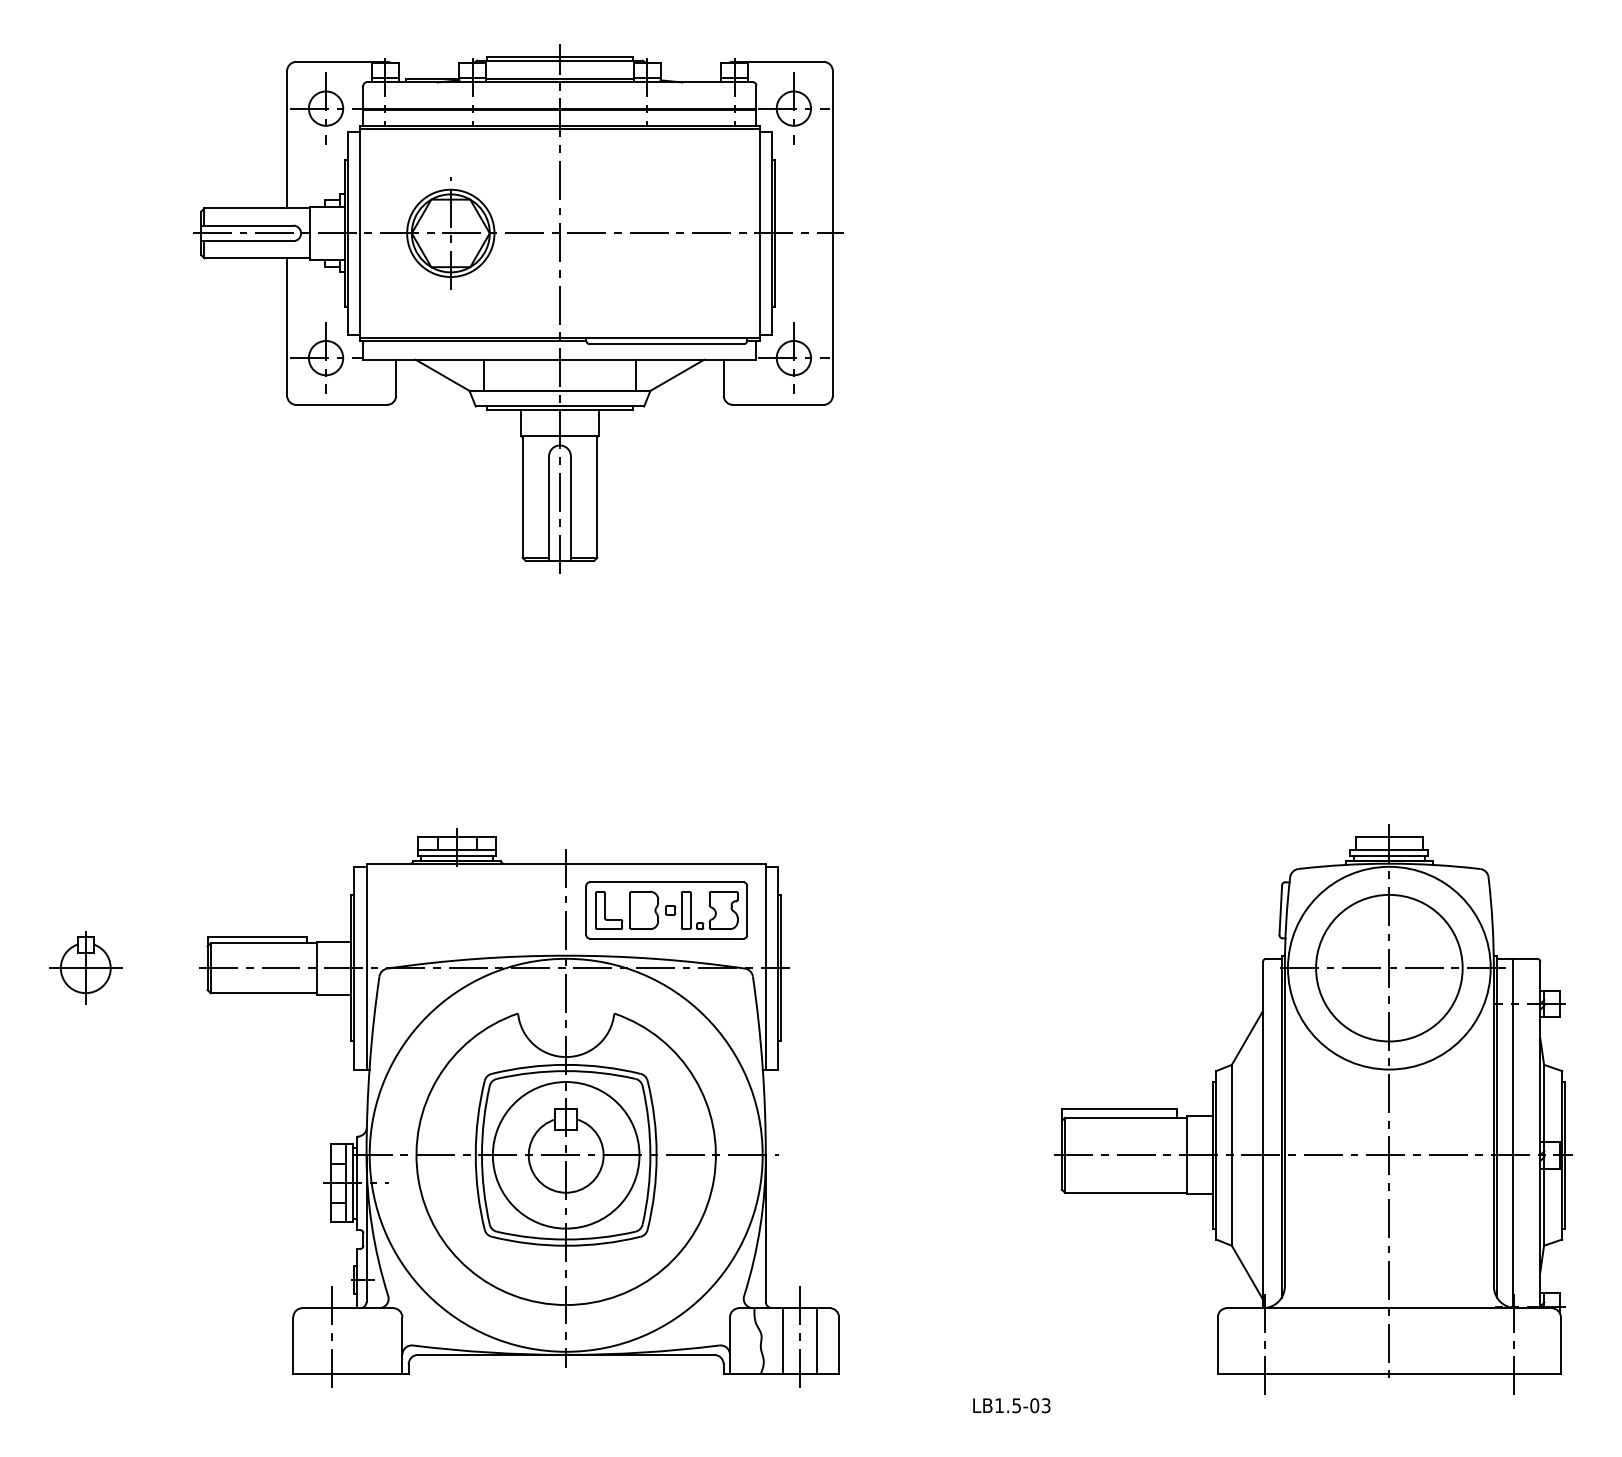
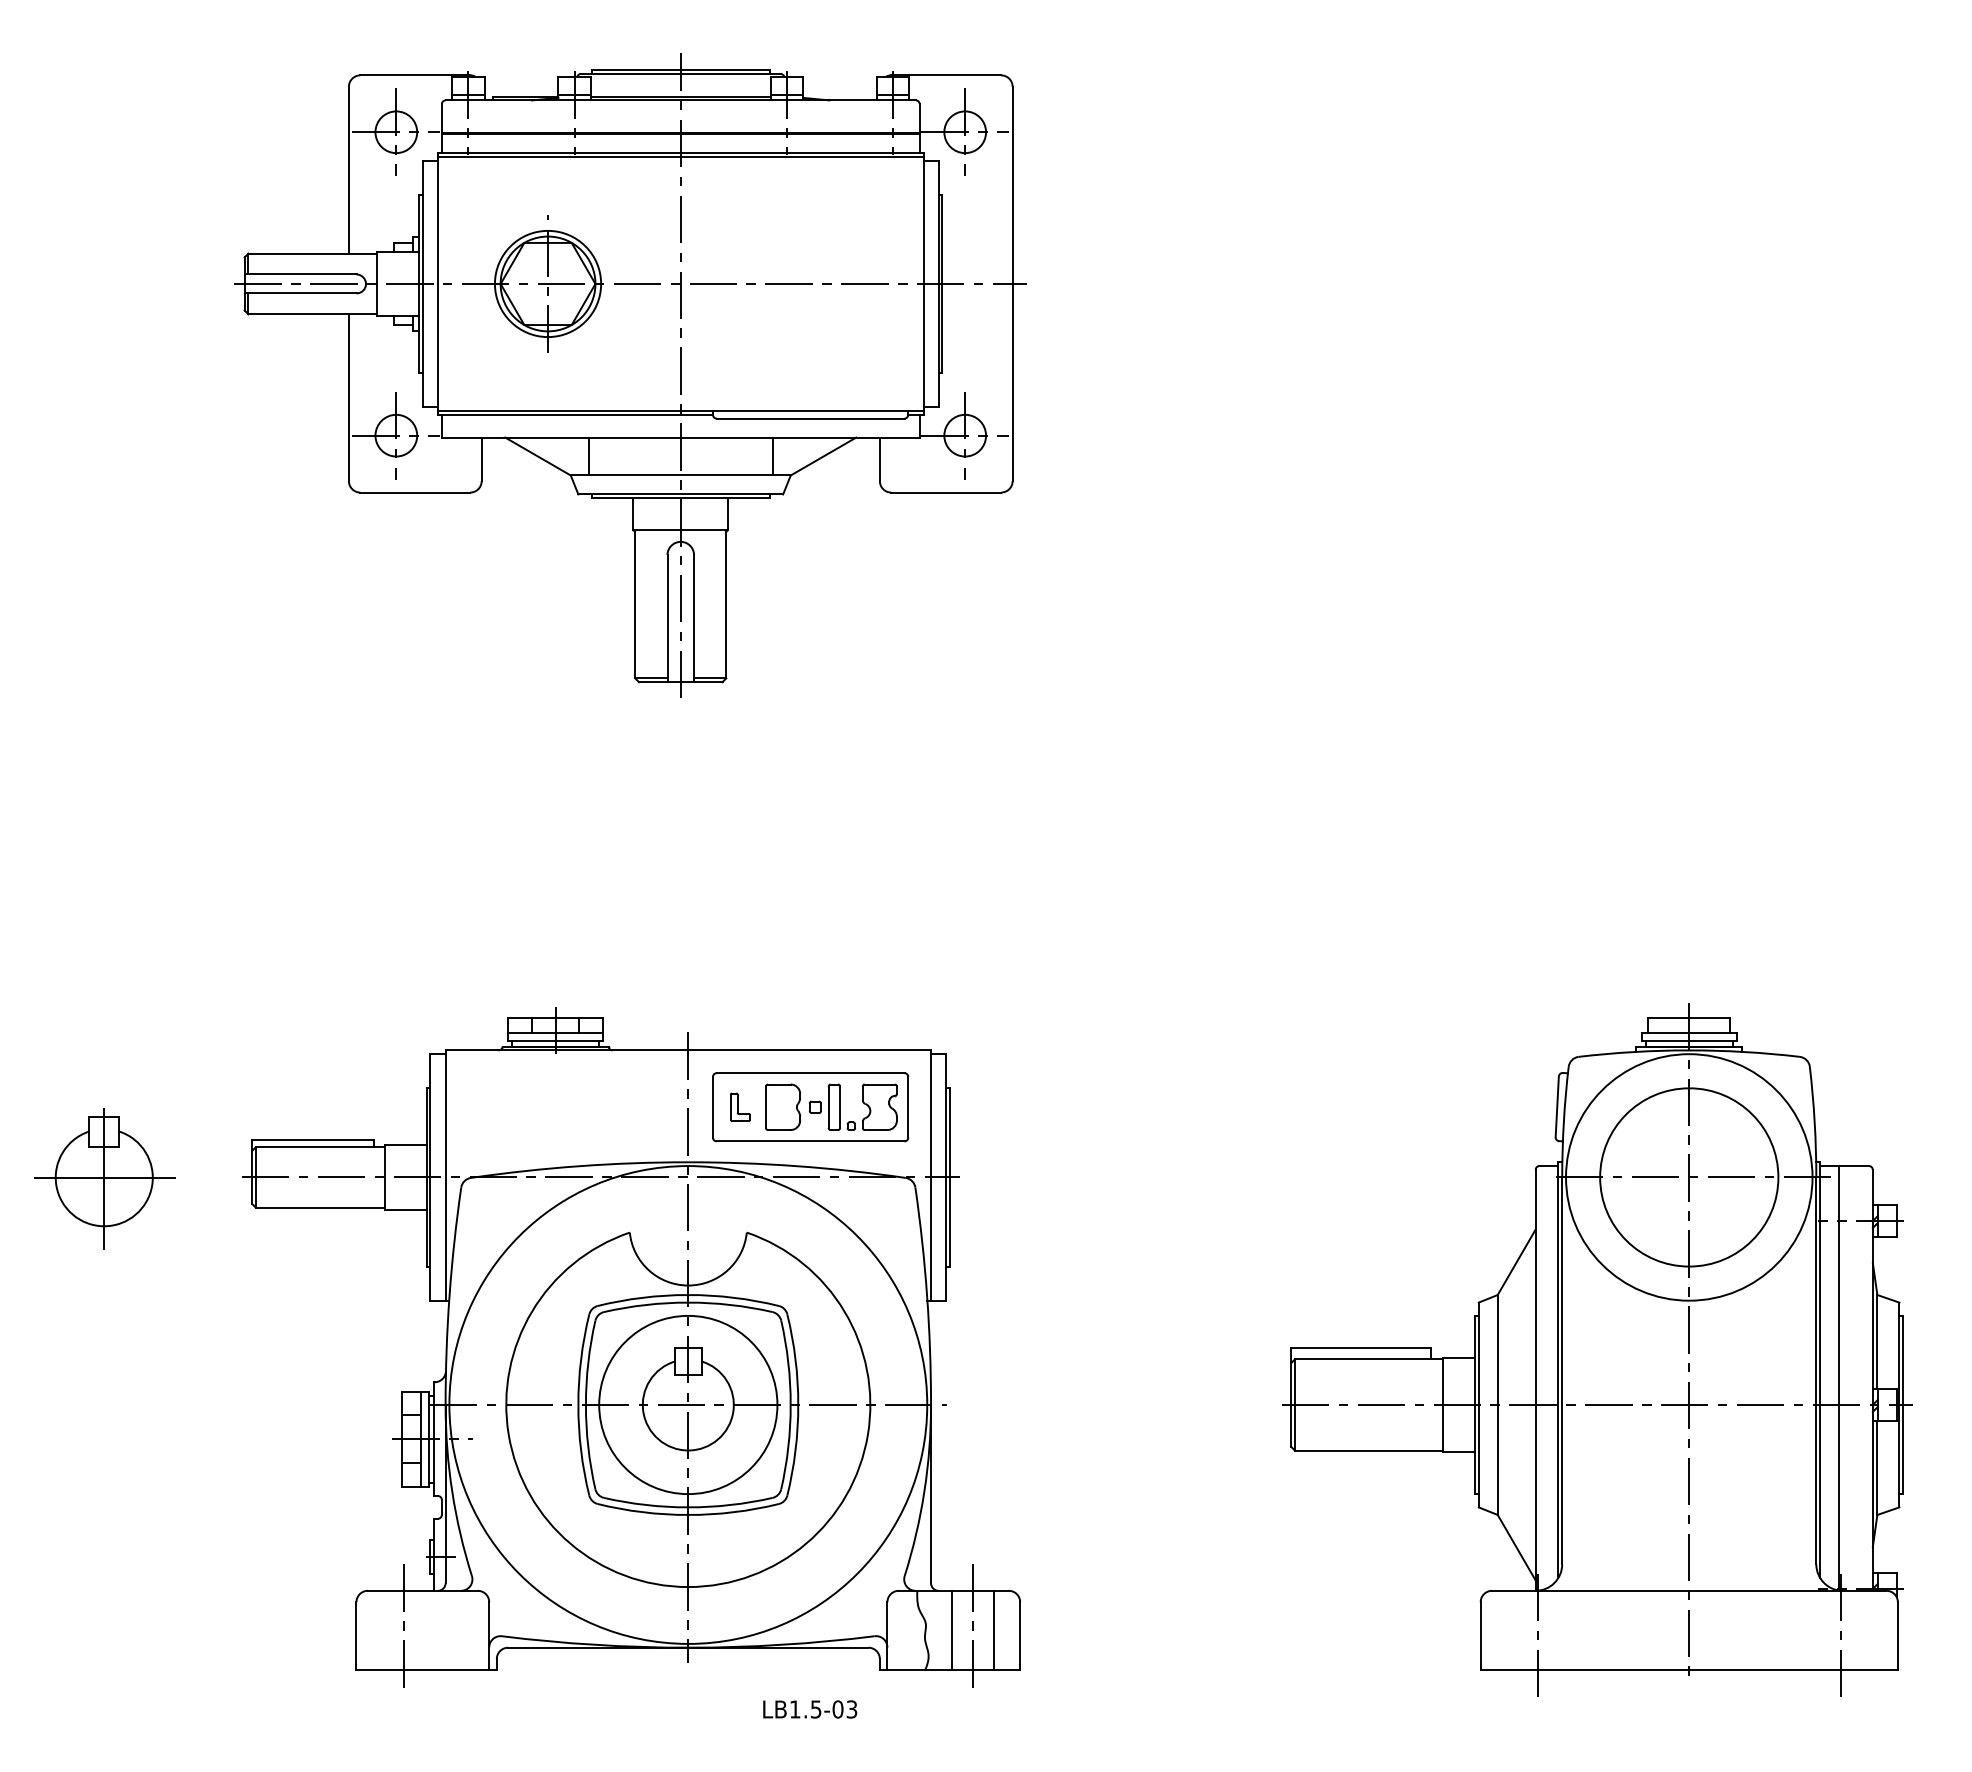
part: (609, 909) -> (740, 1106), size x0.6
part: (85, 967) -> (103, 1176), size x1.6
text: (1012, 1405) -> (810, 1709), moved

